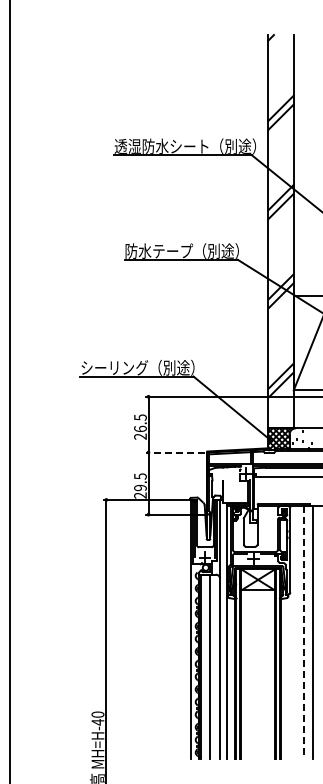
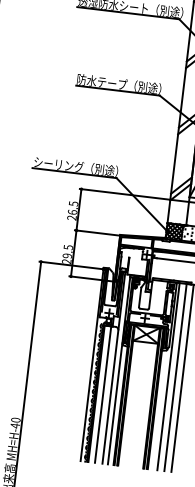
line: (175, 452) -> (96, 232), dashed -> solid
line: (294, 632) -> (168, 376), added
line: (303, 633) -> (175, 378), dashed -> solid

